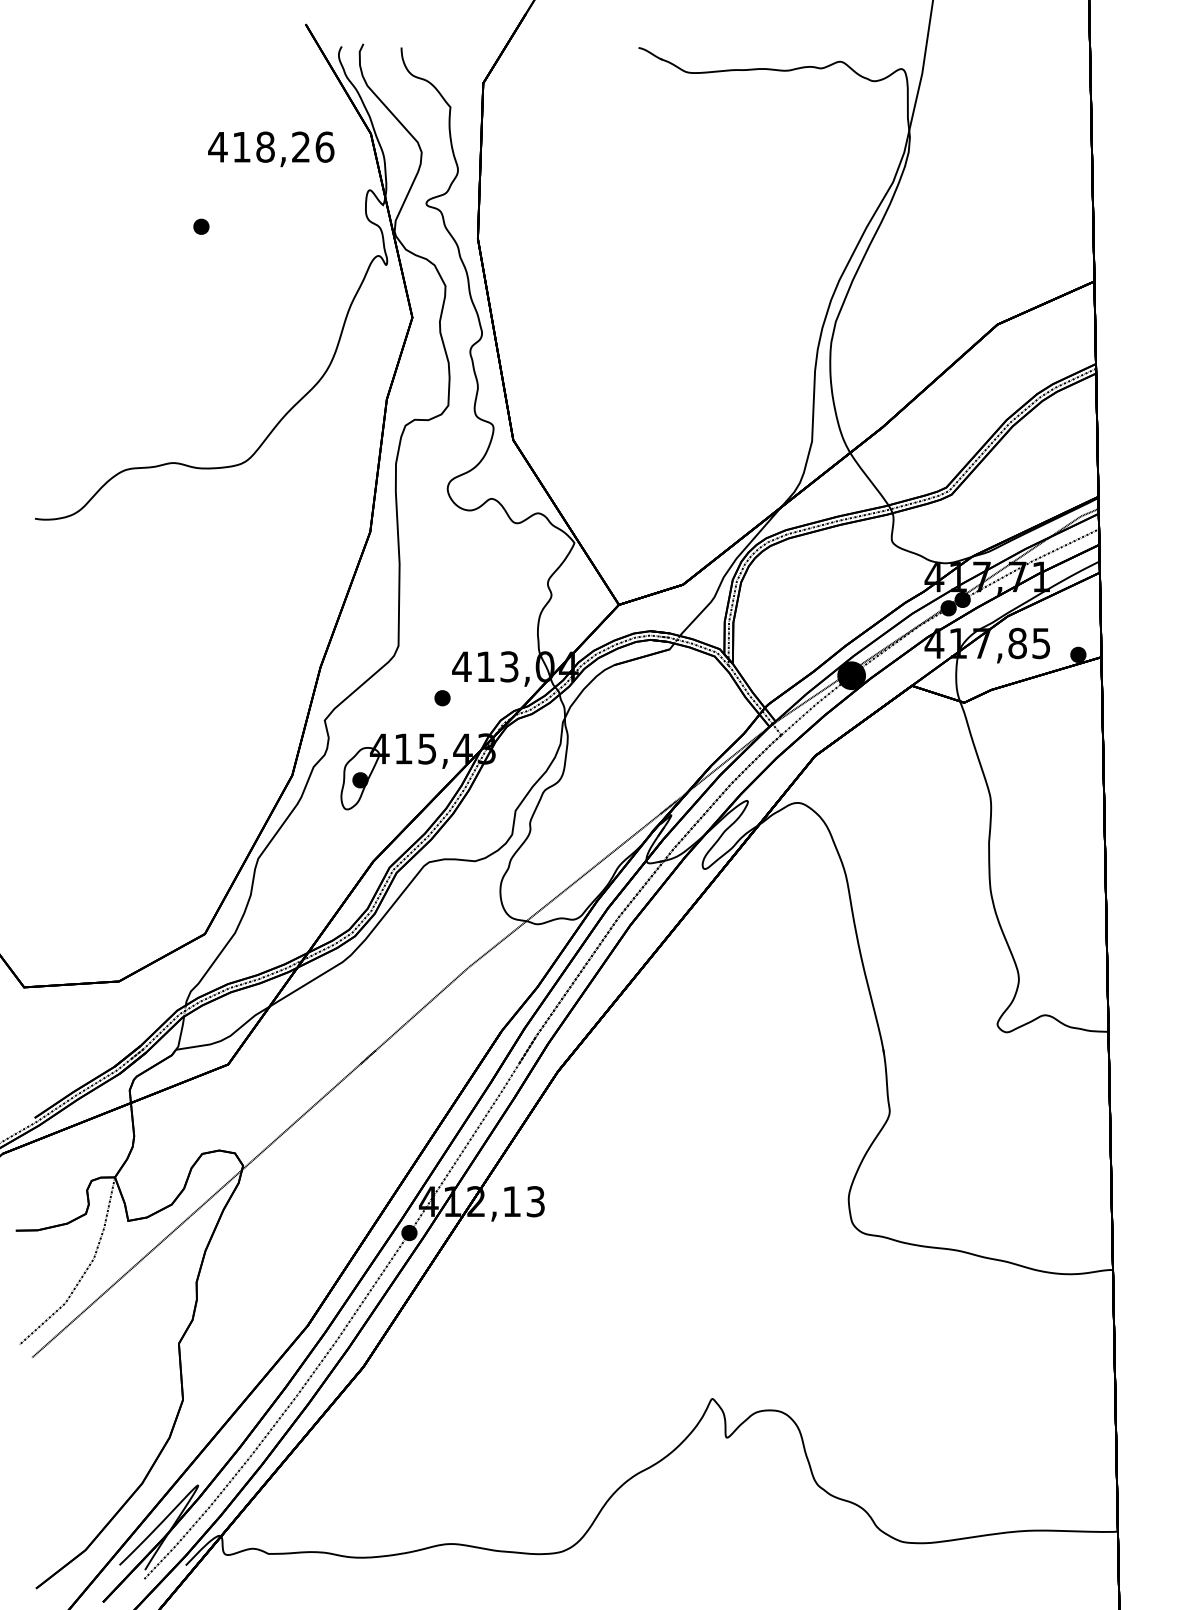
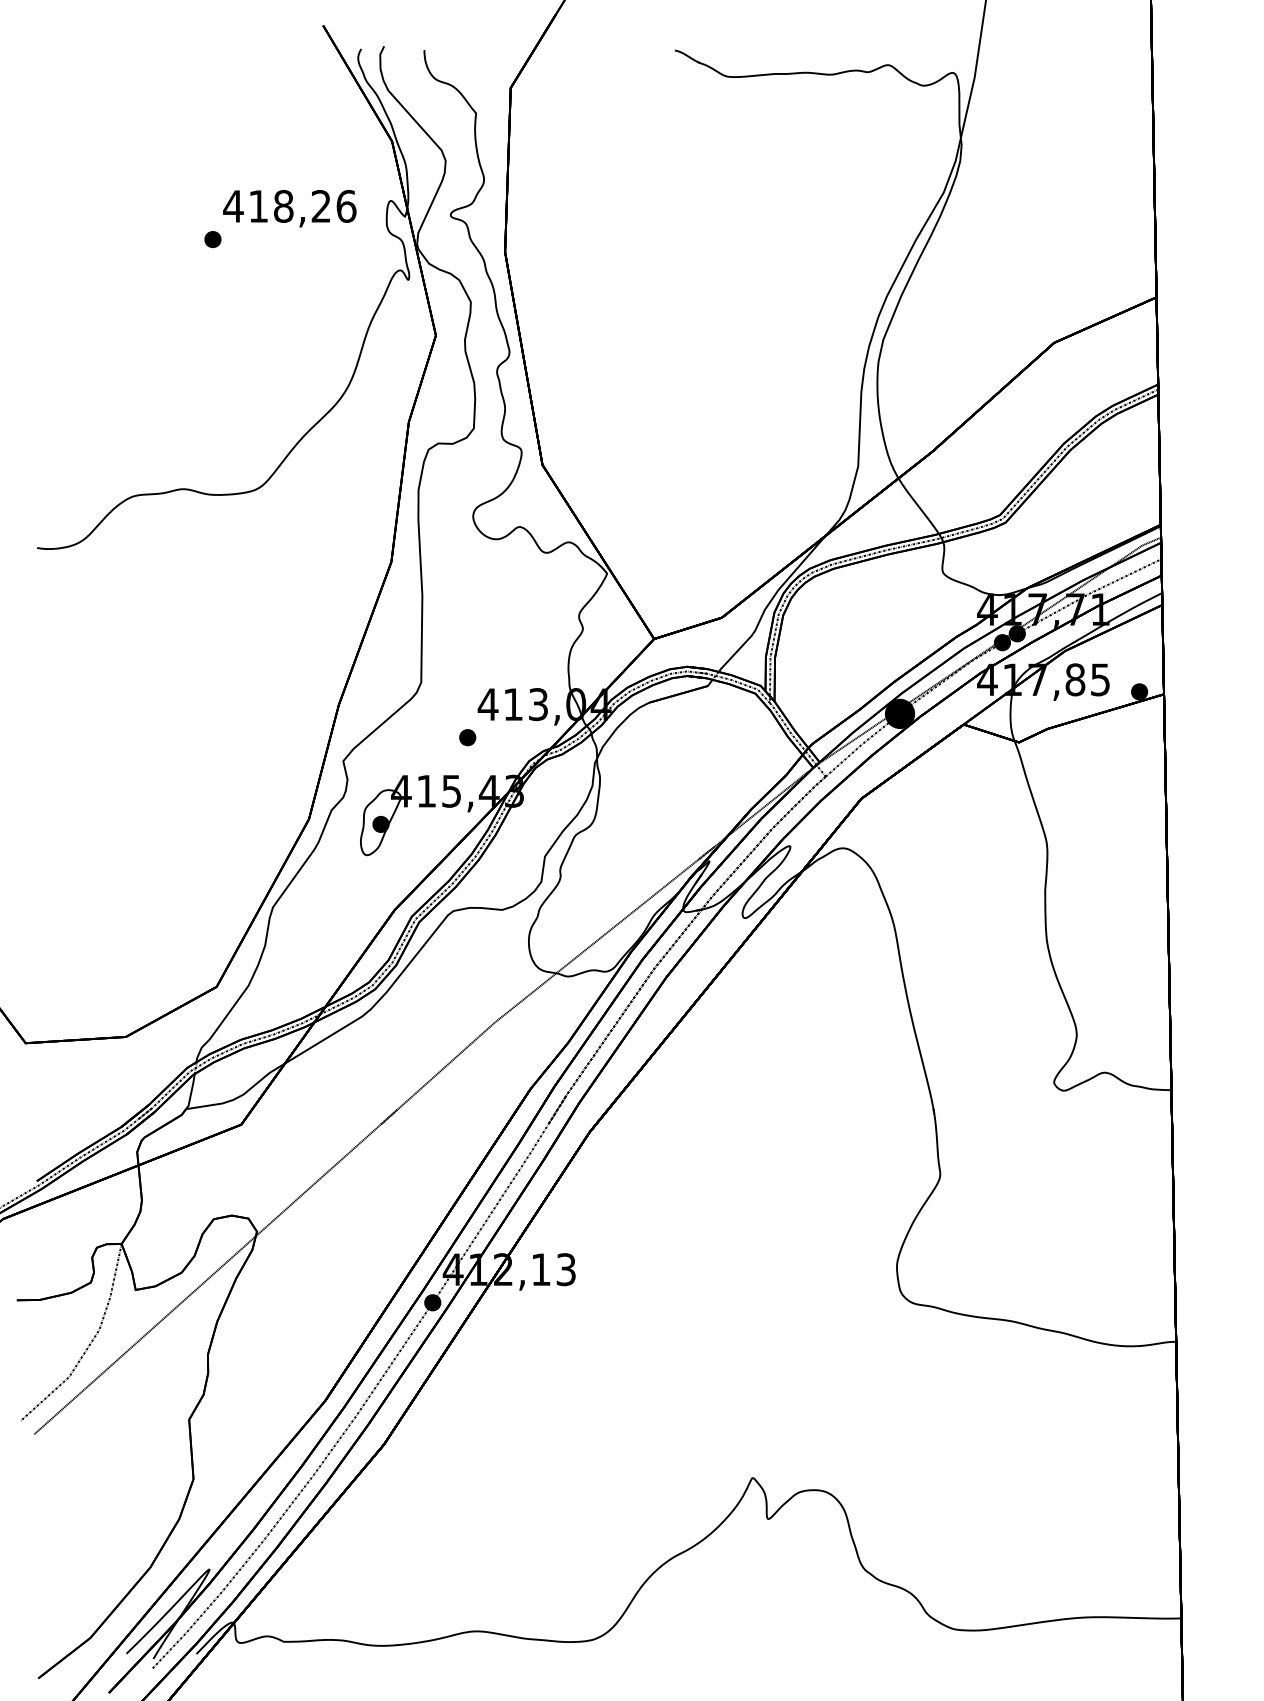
text: (271, 149) -> (289, 208), moved

